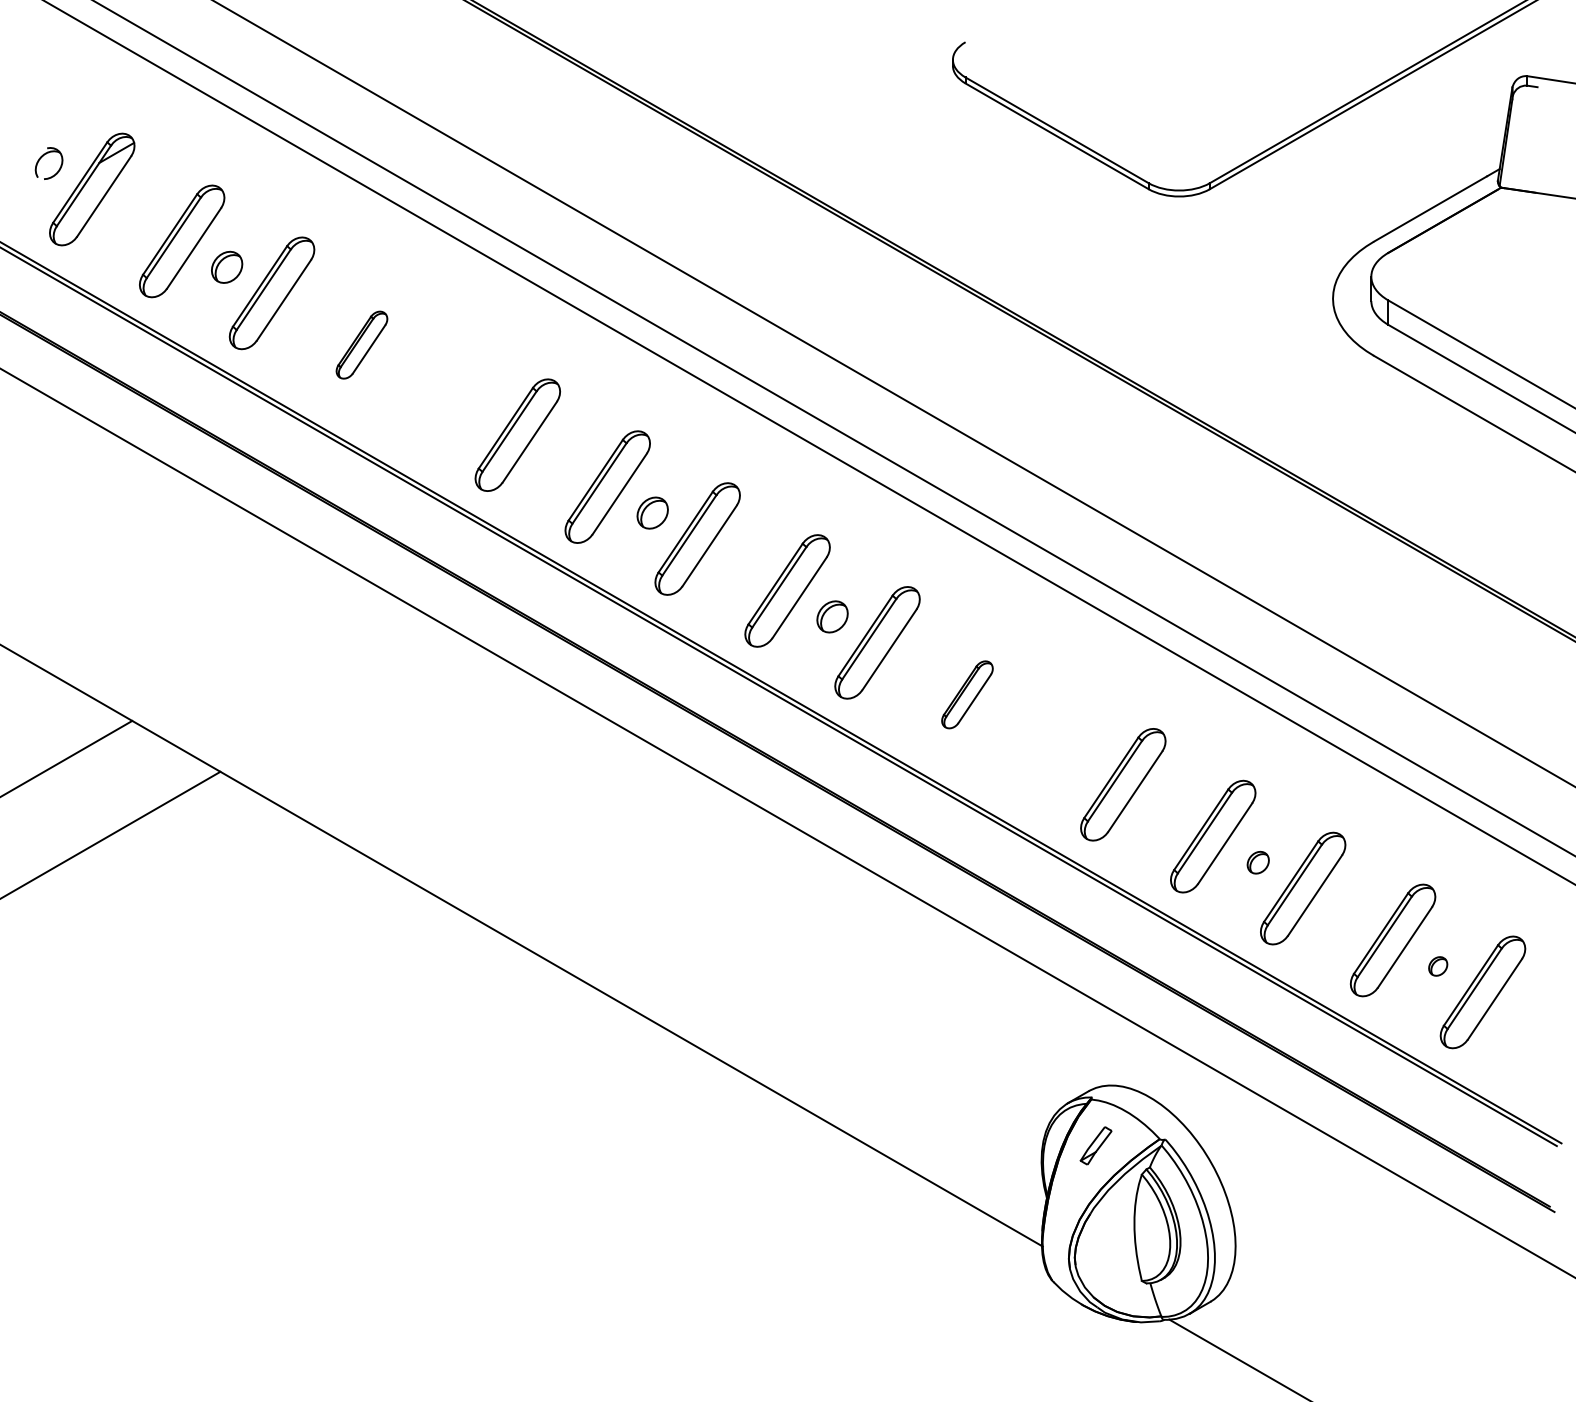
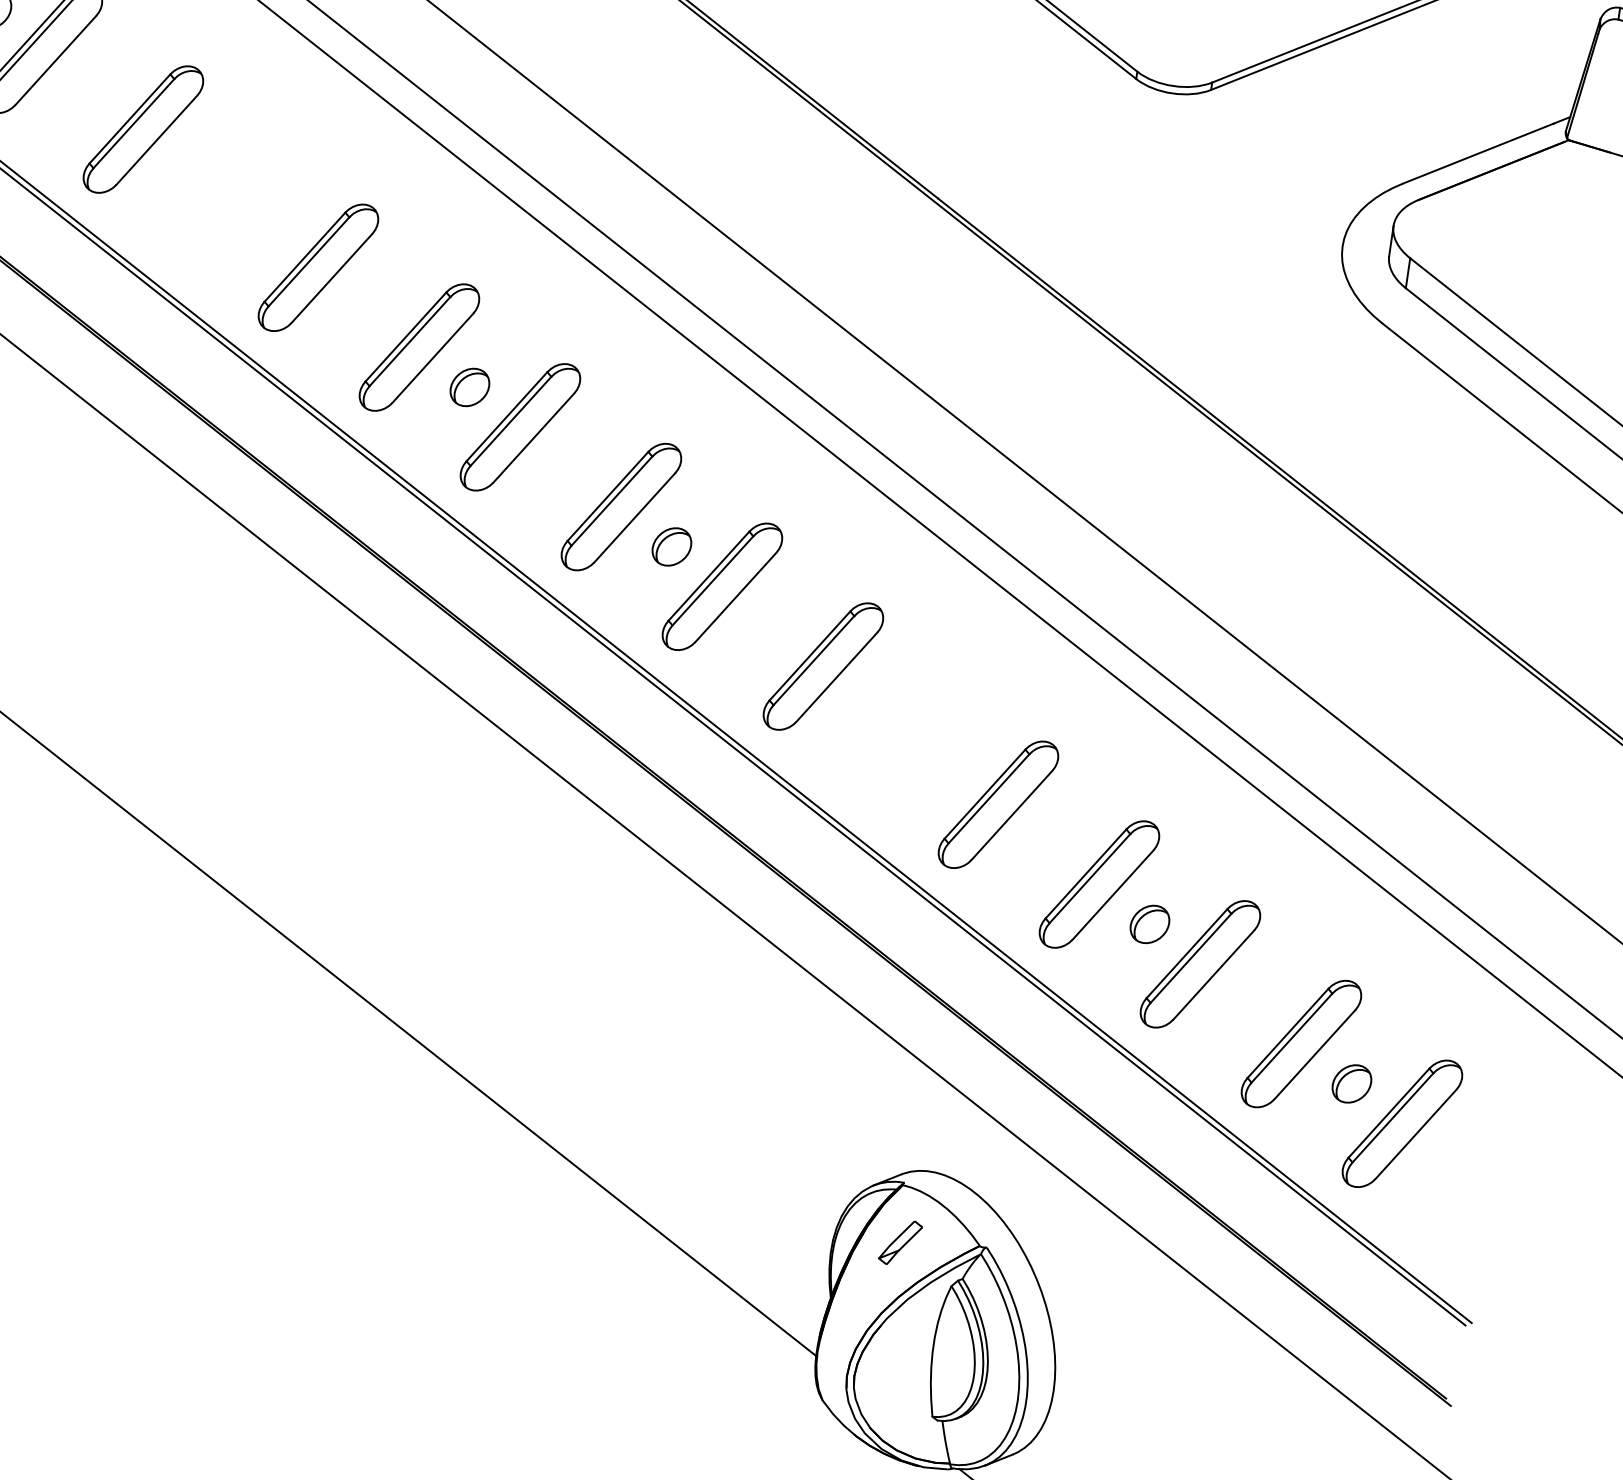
part: (361, 344) -> (142, 128), size x1.67
part: (967, 694) -> (823, 666), size x1.67
part: (1258, 862) -> (1150, 924), size x1.43
part: (1438, 966) -> (1352, 1084), size x1.67

